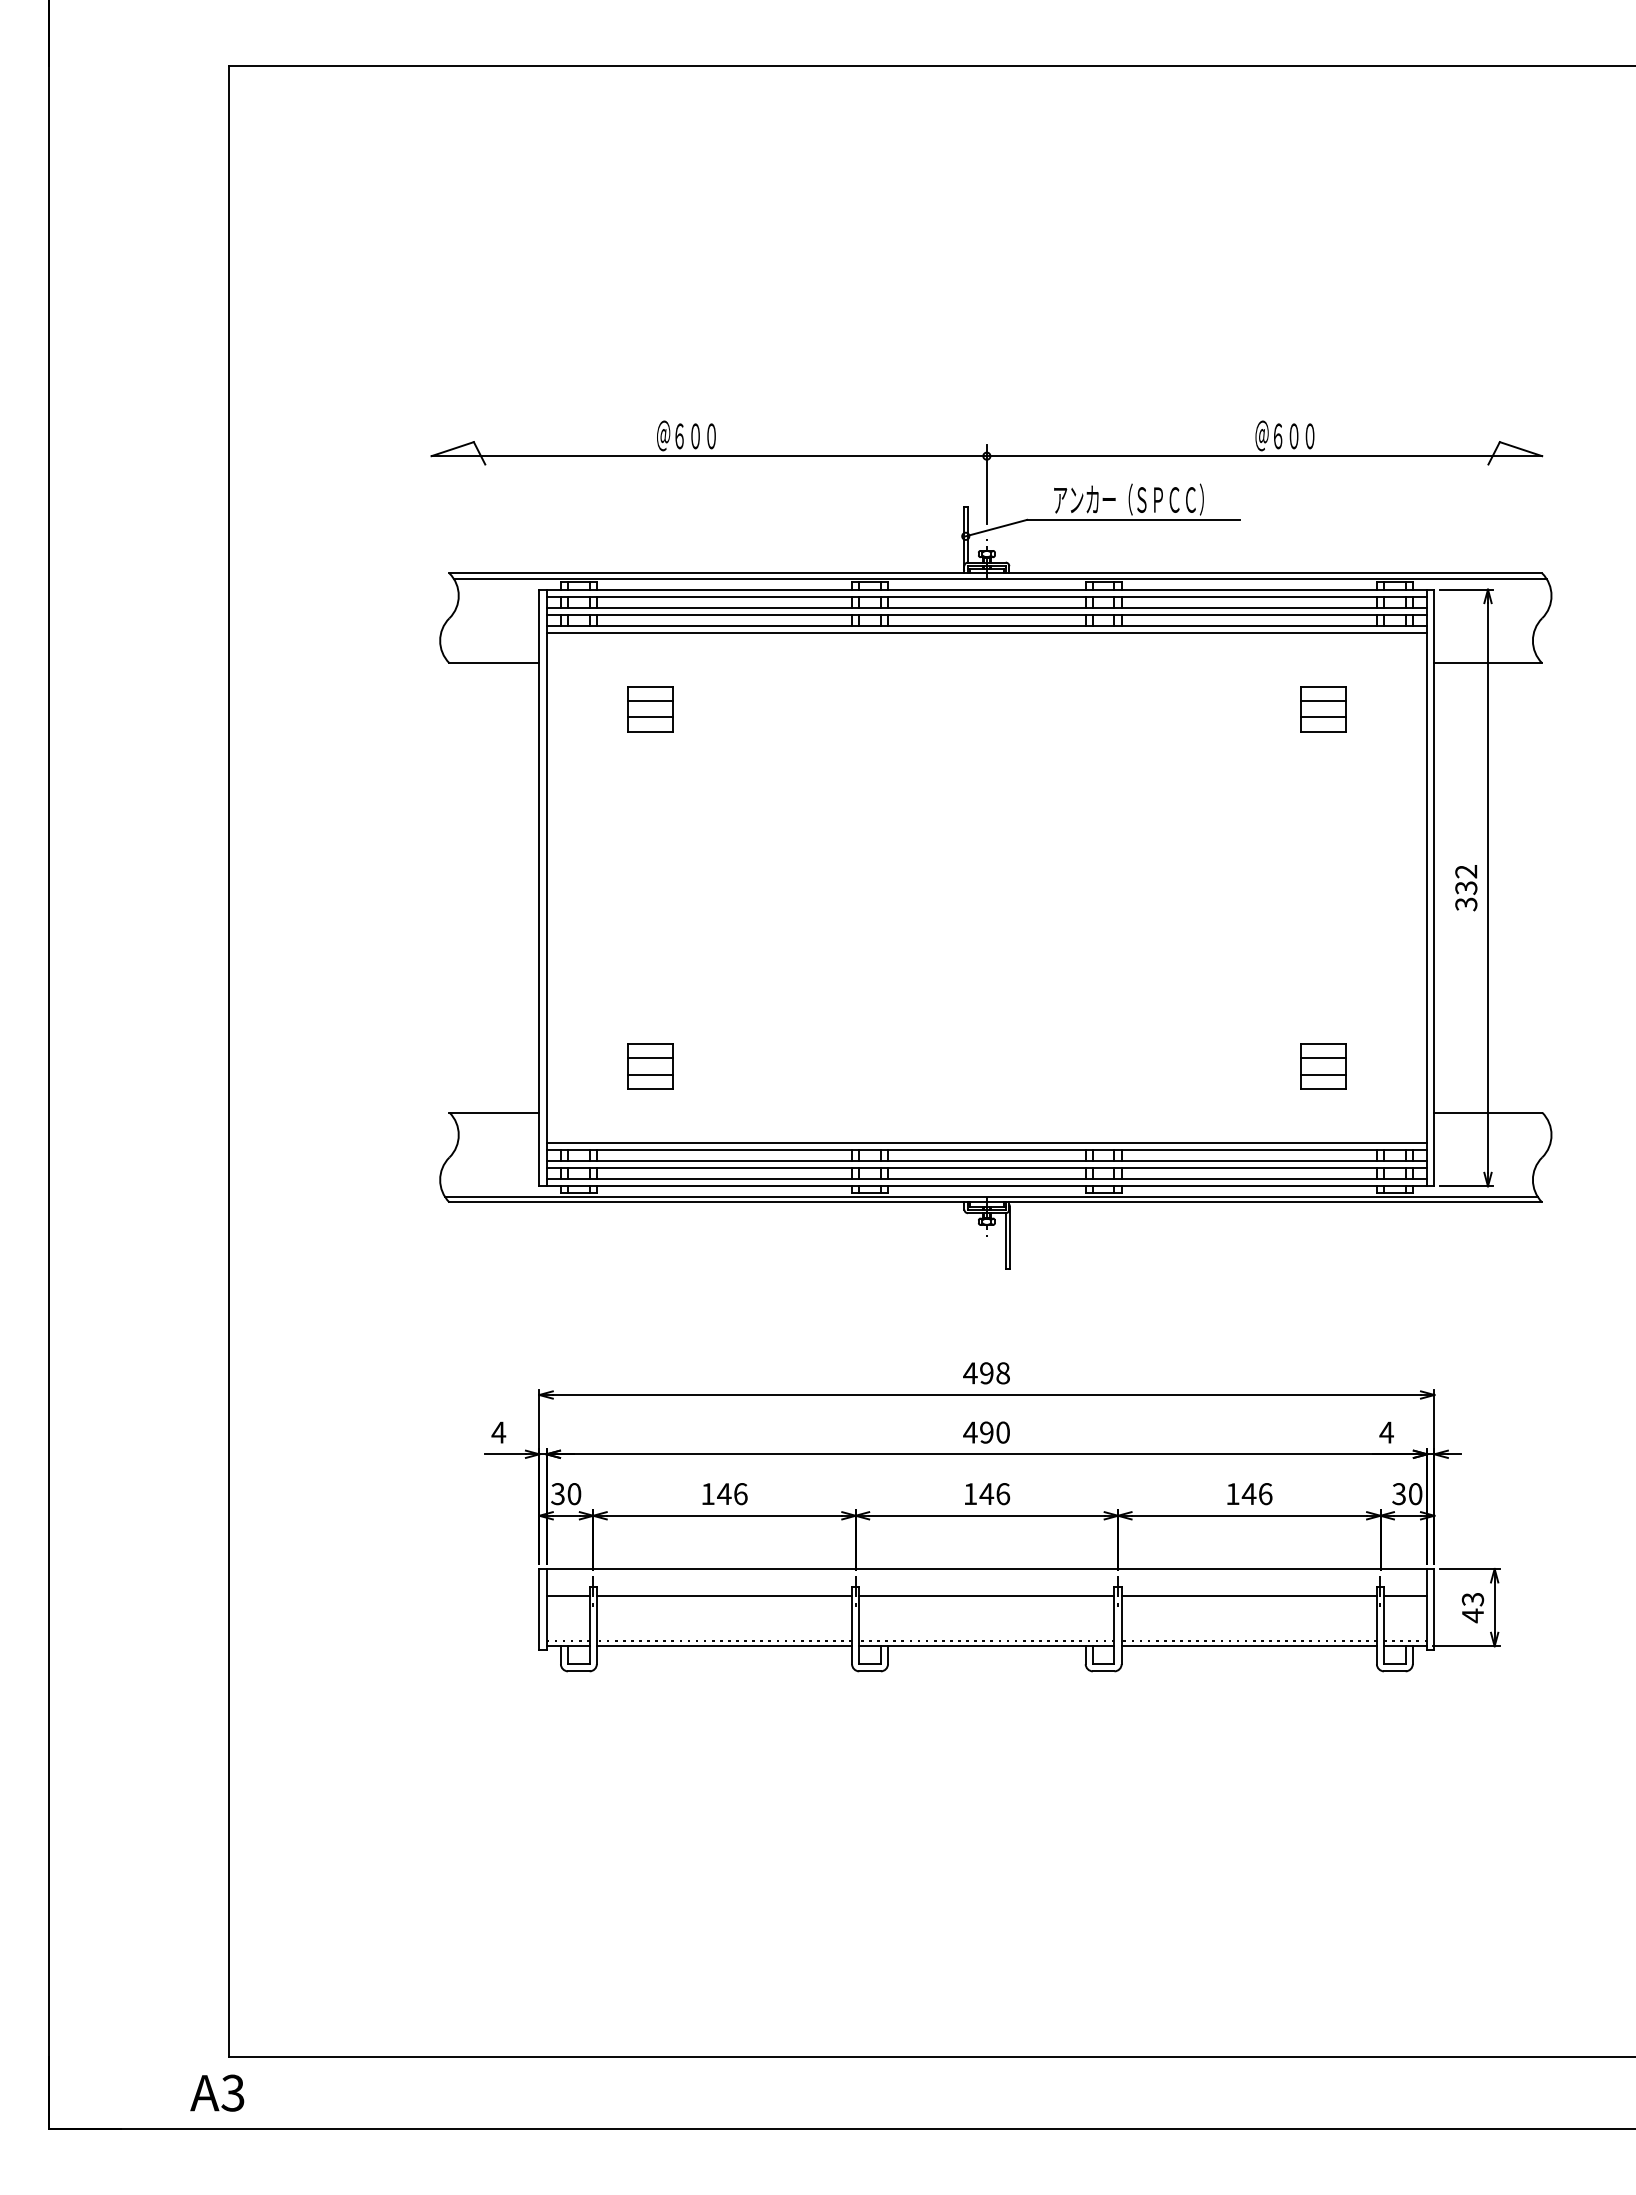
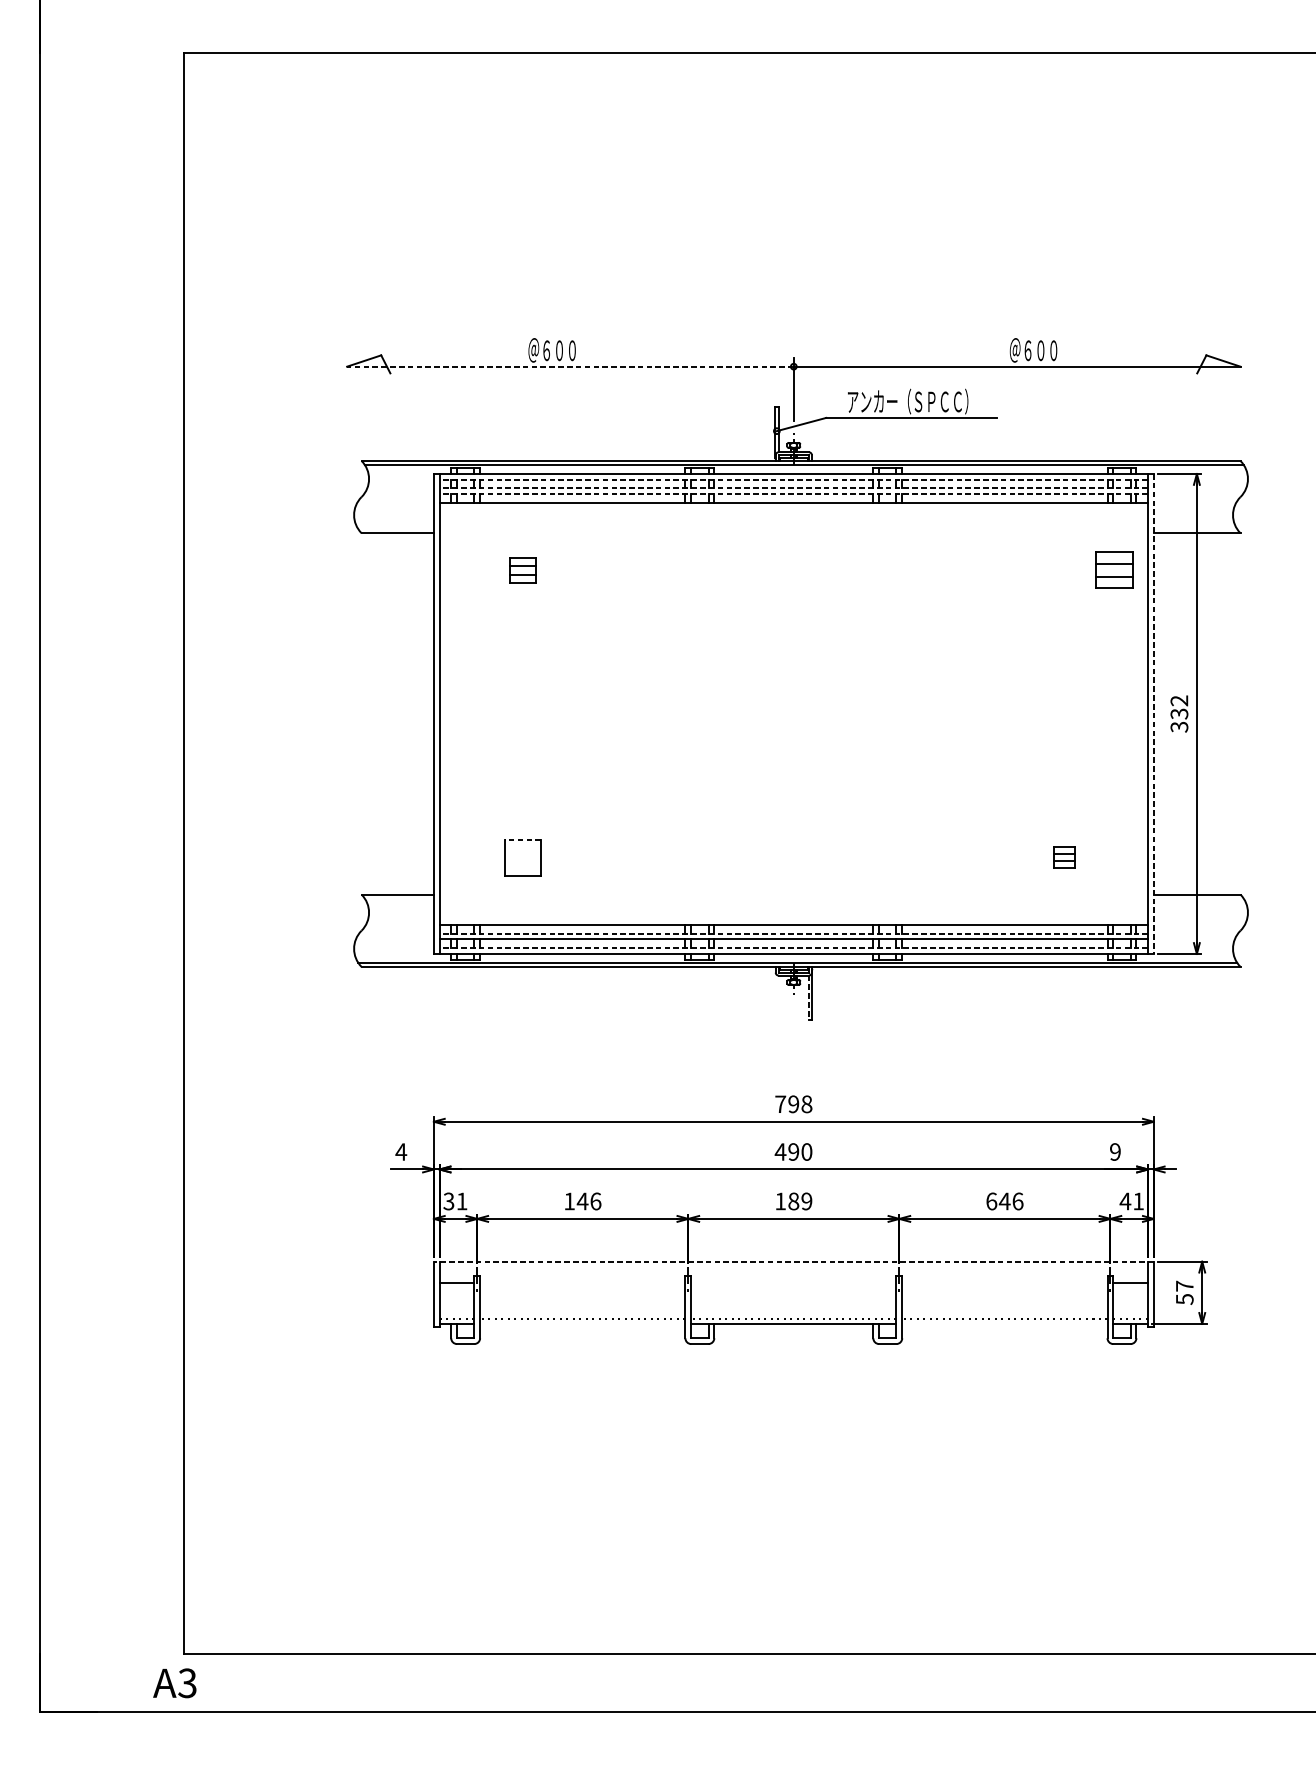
line: (709, 456) -> (570, 366), solid -> dashed
line: (986, 596) -> (793, 479), solid -> dashed
line: (986, 607) -> (793, 488), solid -> dashed
line: (986, 614) -> (793, 494), solid -> dashed
line: (986, 632) -> (793, 508), removed
part: (650, 709) -> (523, 570), size x0.7
part: (1323, 709) -> (1114, 570), moved
line: (1434, 888) -> (1153, 714), solid -> dashed
line: (649, 1044) -> (522, 839), solid -> dashed
line: (649, 1058) -> (522, 851), removed
part: (1323, 1066) -> (1064, 857), size x0.6
line: (649, 1074) -> (522, 864), removed
line: (986, 1143) -> (793, 919), removed
line: (986, 1161) -> (793, 933), solid -> dashed
line: (986, 1179) -> (793, 948), solid -> dashed
line: (1005, 1241) -> (808, 998), solid -> dashed
text: (970, 1373) -> (780, 1104), 498 -> 798
text: (1386, 1432) -> (1115, 1151), 4 -> 9
text: (574, 1494) -> (462, 1201), 30 -> 31
text: (994, 1494) -> (799, 1201), 146 -> 189
text: (1232, 1494) -> (991, 1201), 146 -> 646
text: (1406, 1494) -> (1131, 1201), 30 -> 41
line: (986, 1568) -> (793, 1261), solid -> dashed
line: (724, 1595) -> (582, 1283), removed
line: (986, 1595) -> (793, 1283), removed
line: (1248, 1595) -> (1004, 1283), removed
text: (1472, 1607) -> (1184, 1292), 43 -> 57
line: (724, 1646) -> (582, 1324), removed
line: (1248, 1646) -> (1004, 1324), removed

